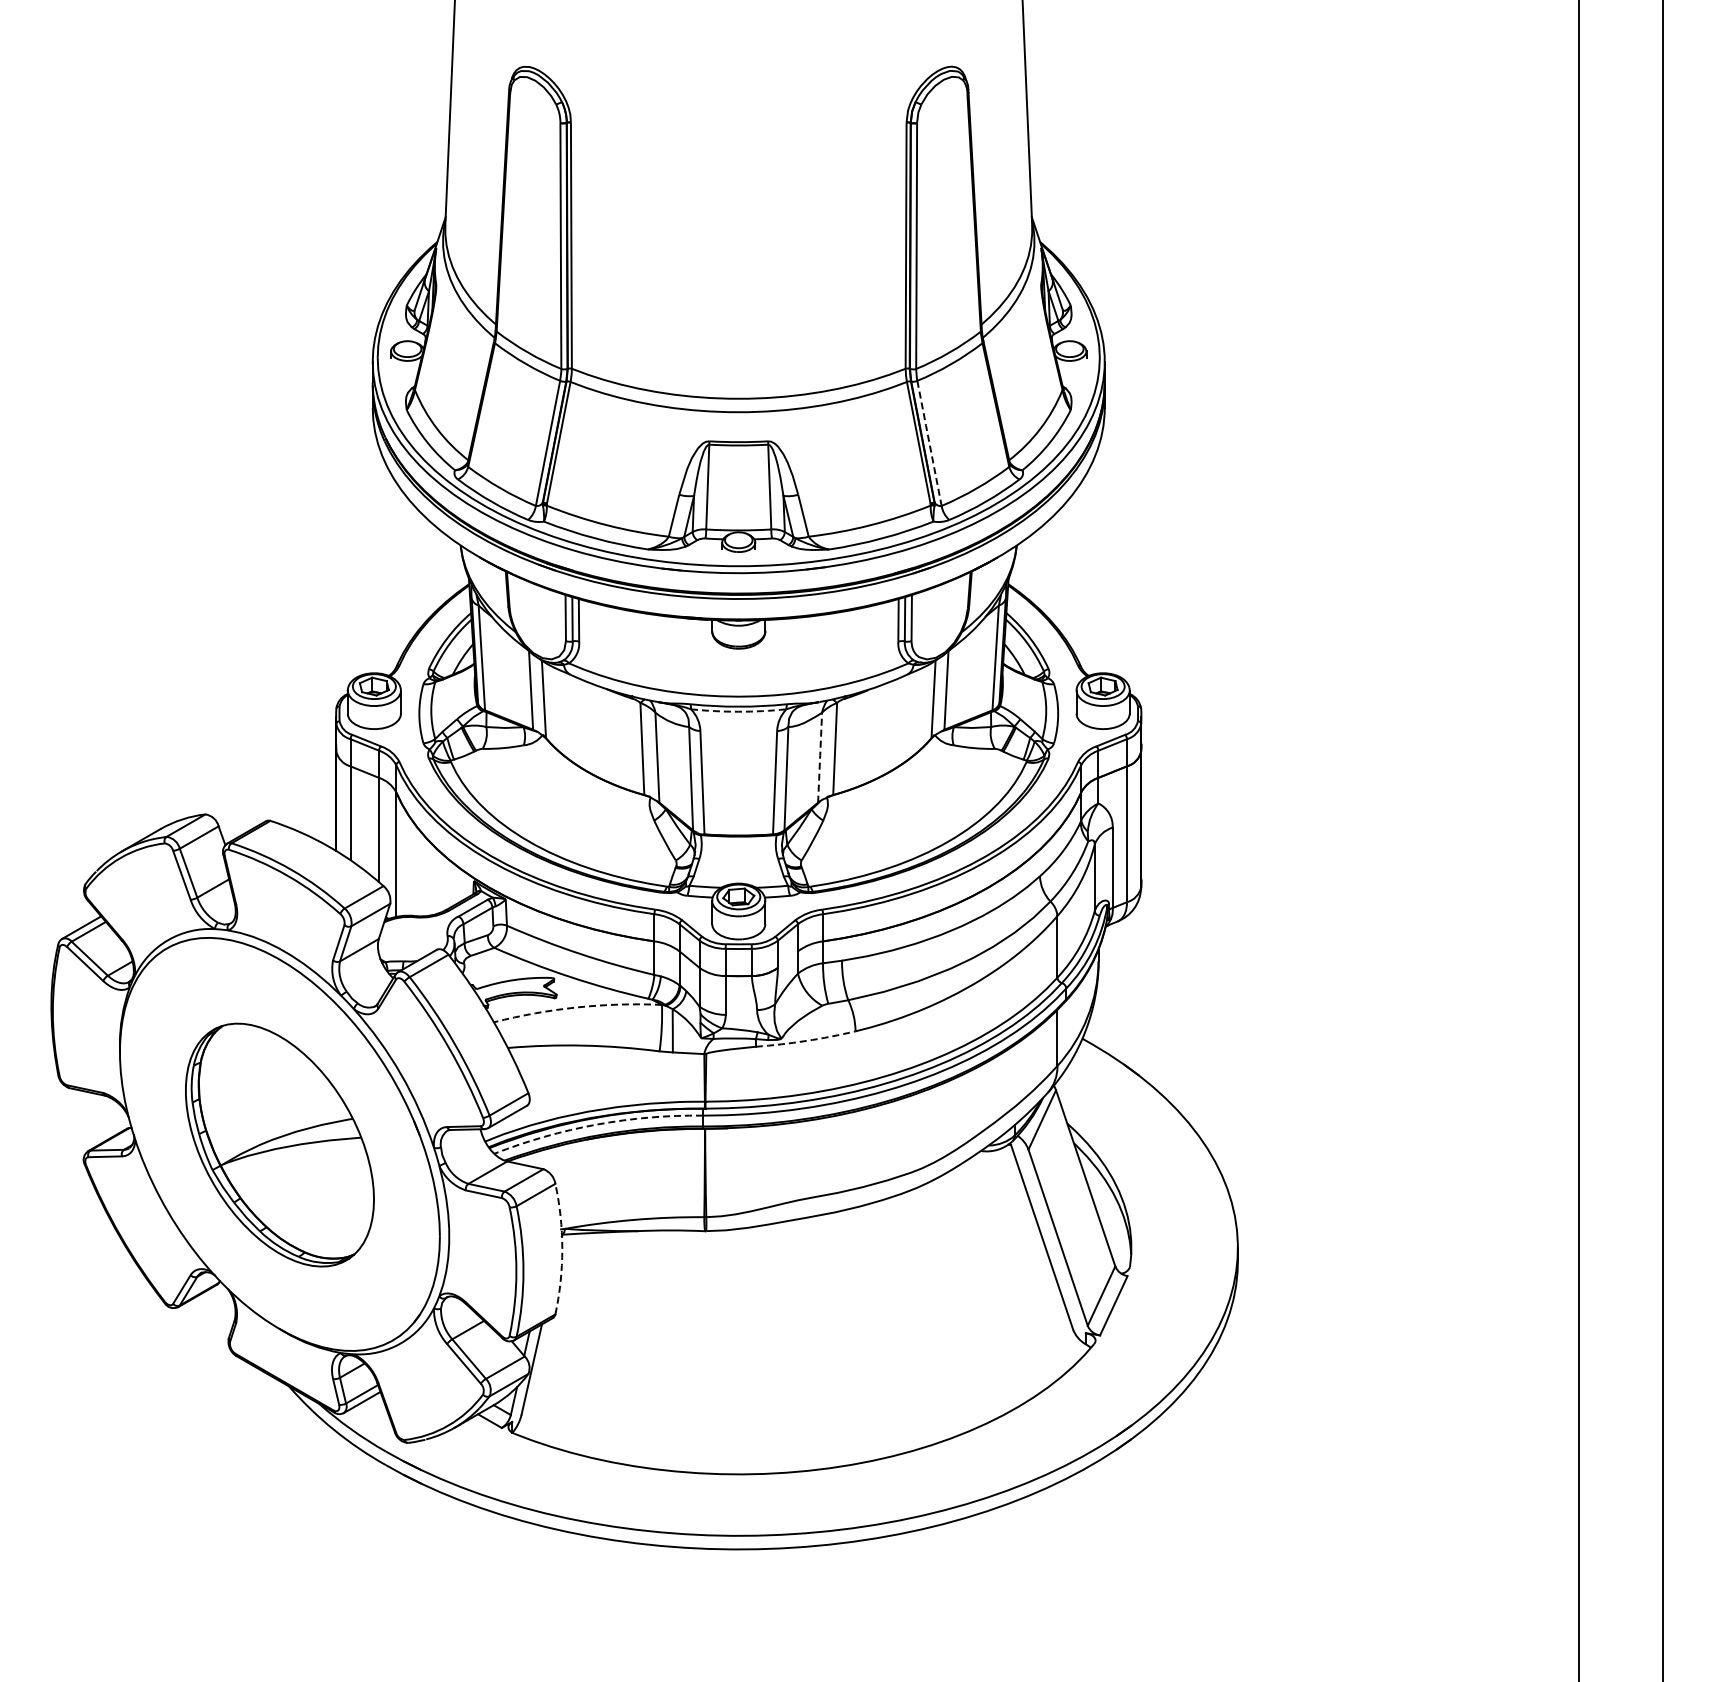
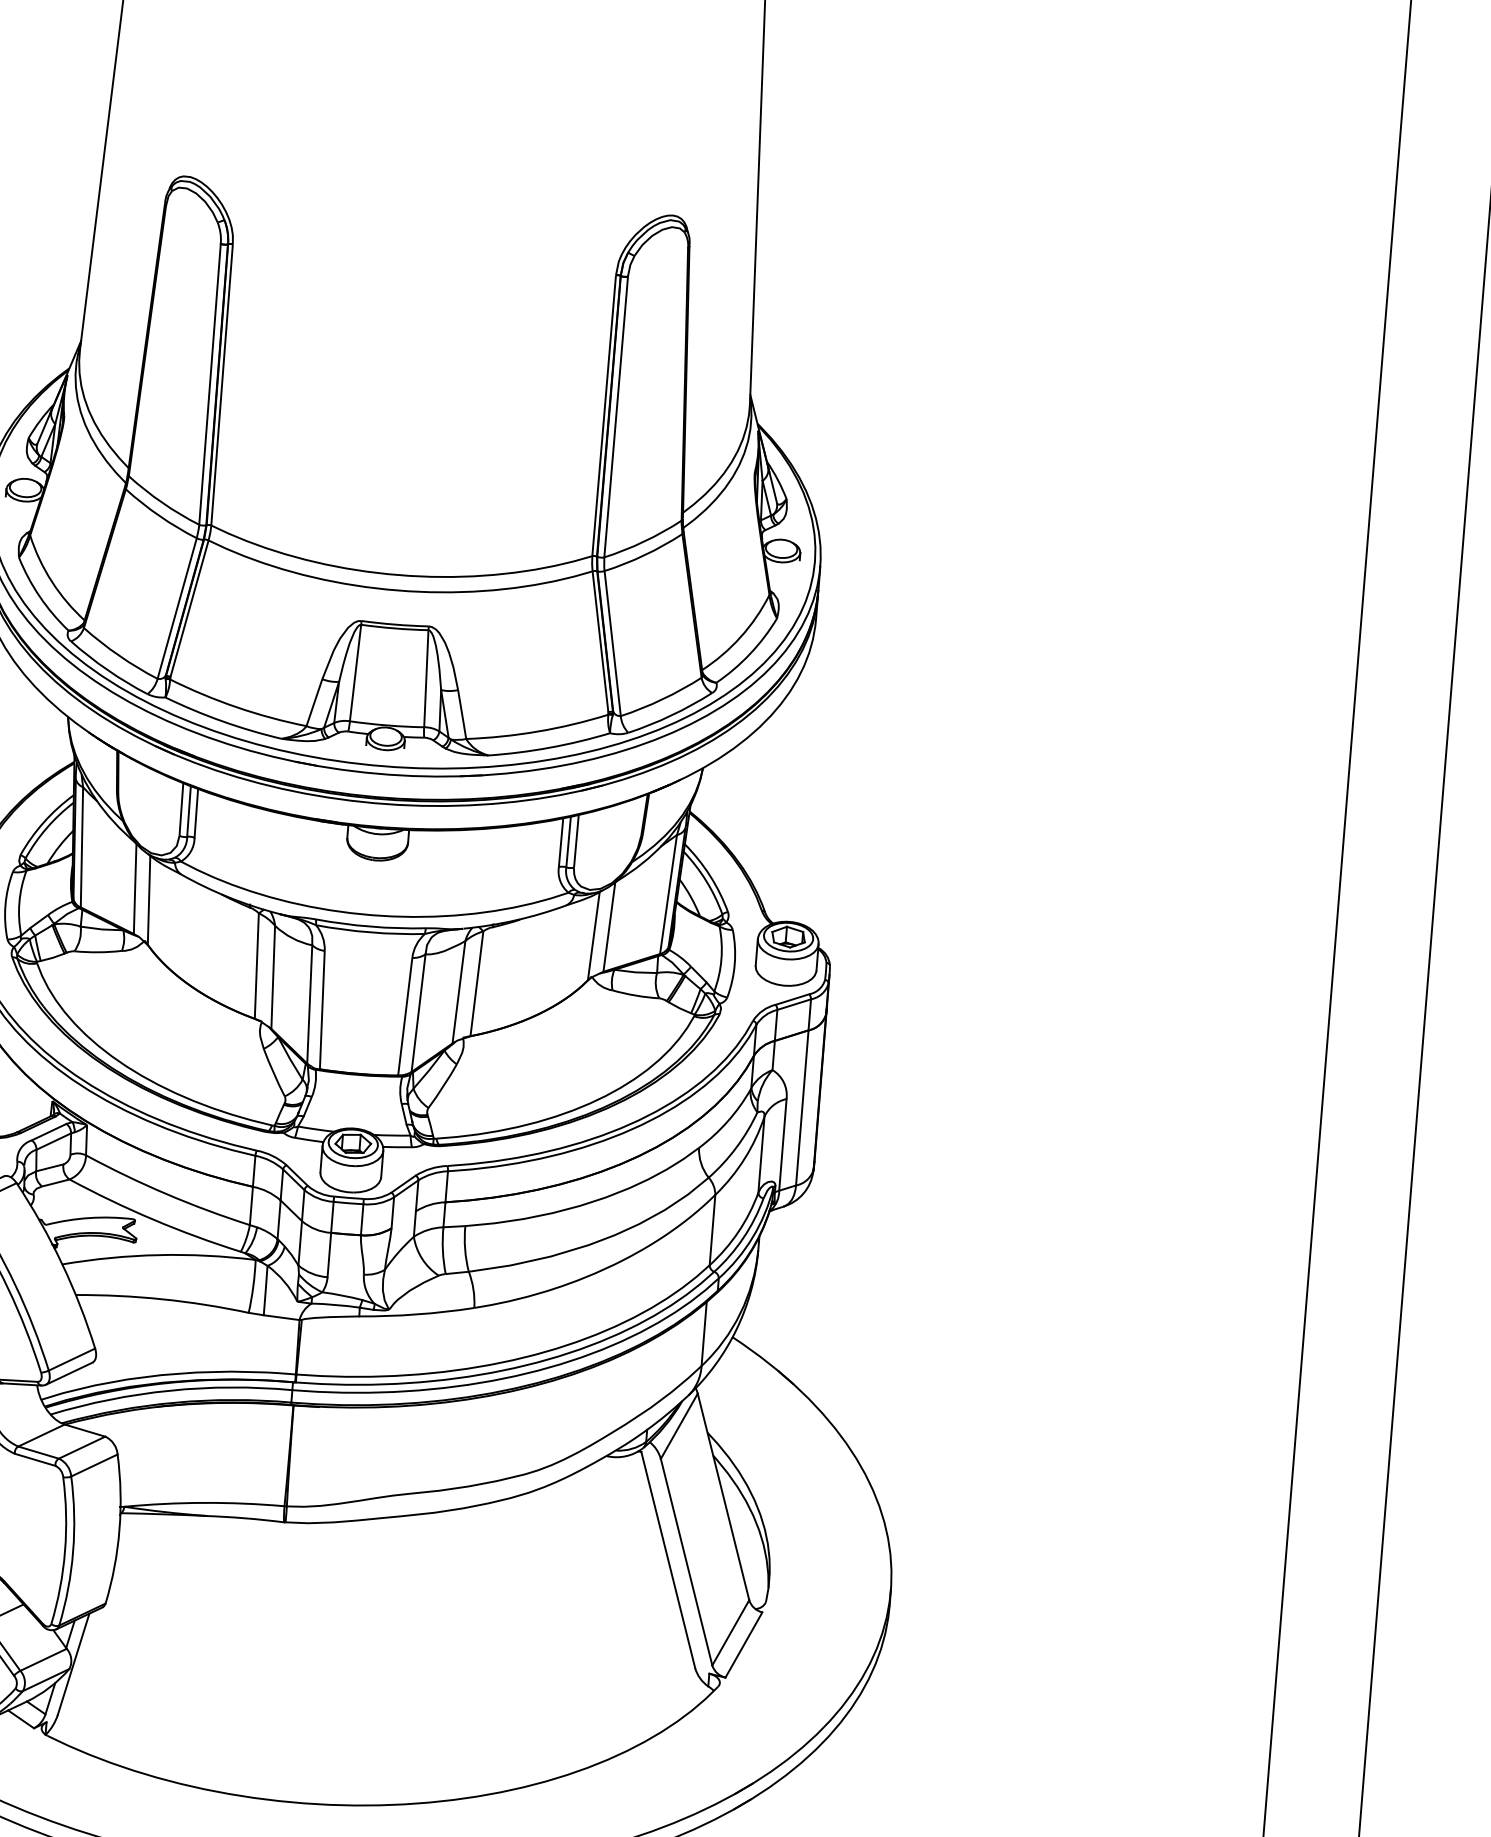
line: (929, 442) -> (612, 642), dashed -> solid
arc: (738, 711) -> (370, 932), dashed -> solid
line: (820, 756) -> (459, 990), dashed -> solid
arc: (577, 1007) -> (159, 1255), dashed -> solid
arc: (806, 1040) -> (417, 1313), dashed -> solid
arc: (596, 1124) -> (169, 1390), dashed -> solid
arc: (562, 1249) -> (119, 1530), dashed -> solid

